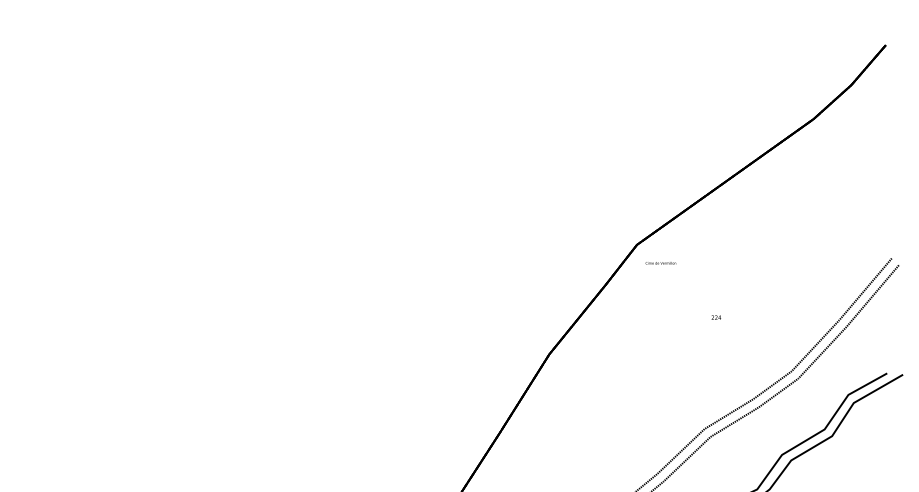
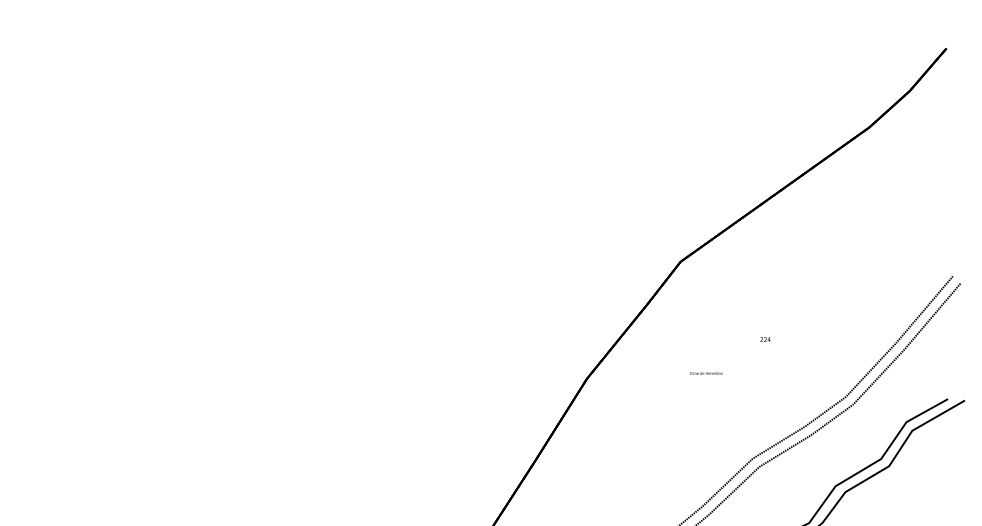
text: (661, 263) -> (706, 373), moved

